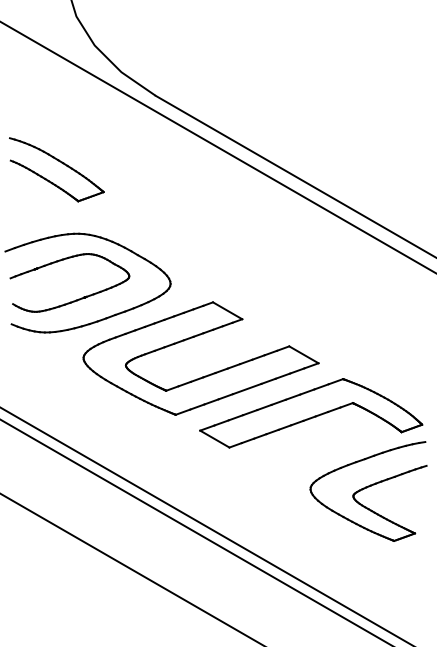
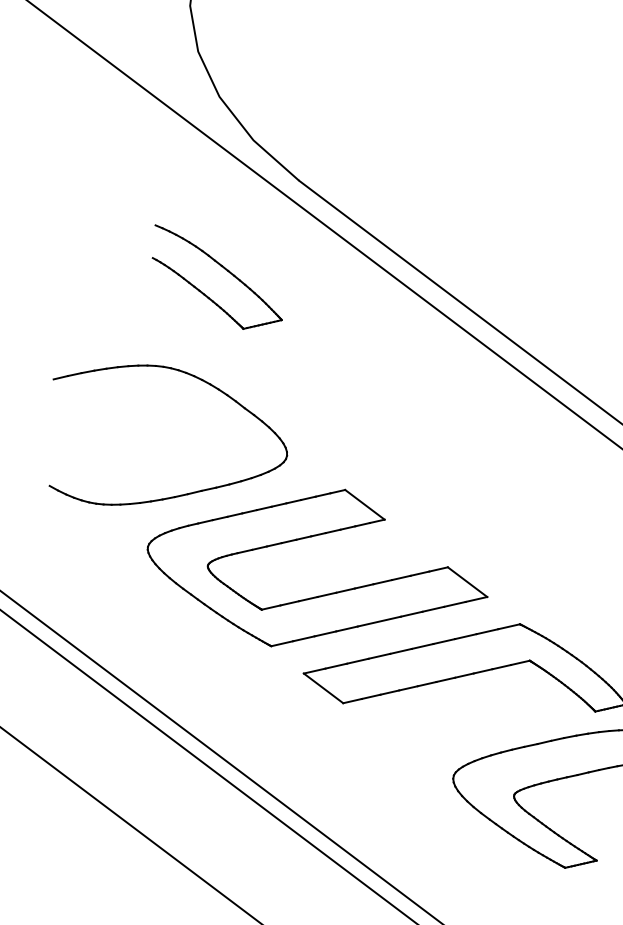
part: (59, 162) -> (223, 269), moved
part: (78, 298) -> (151, 460), removed

